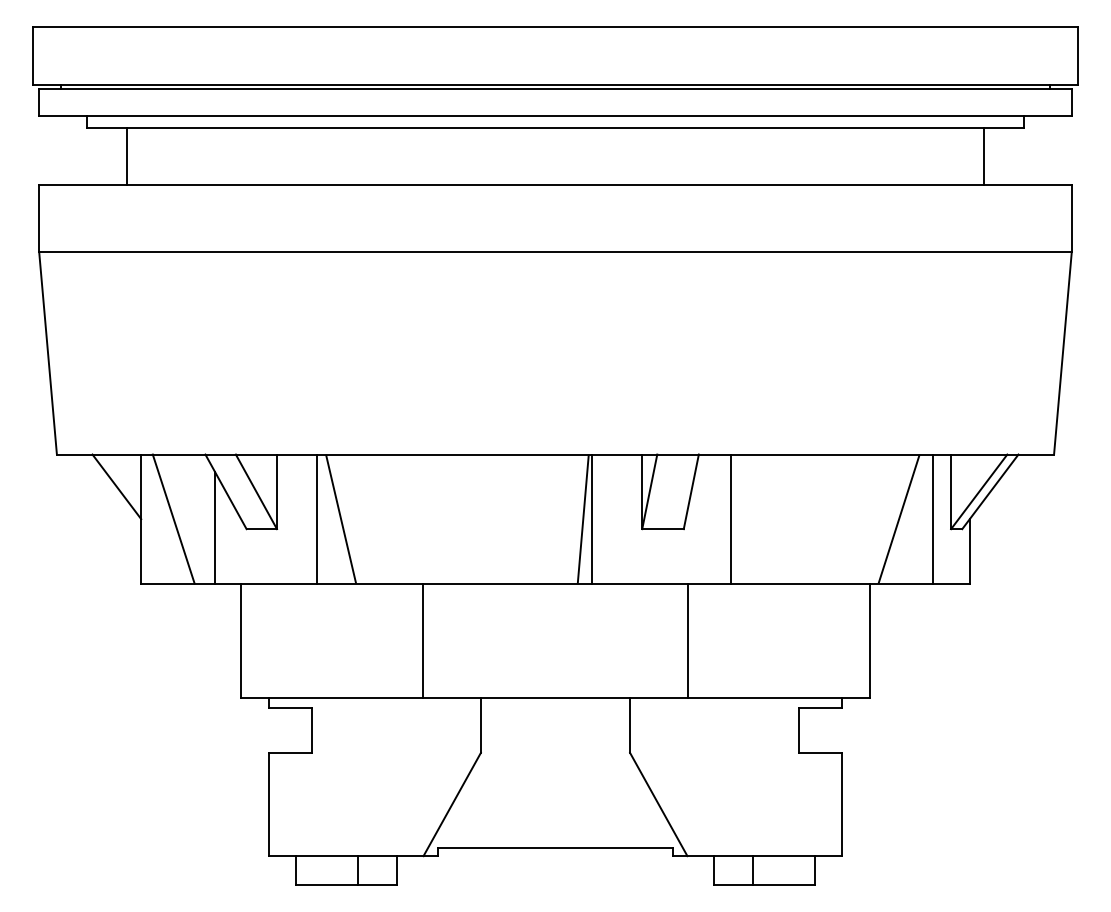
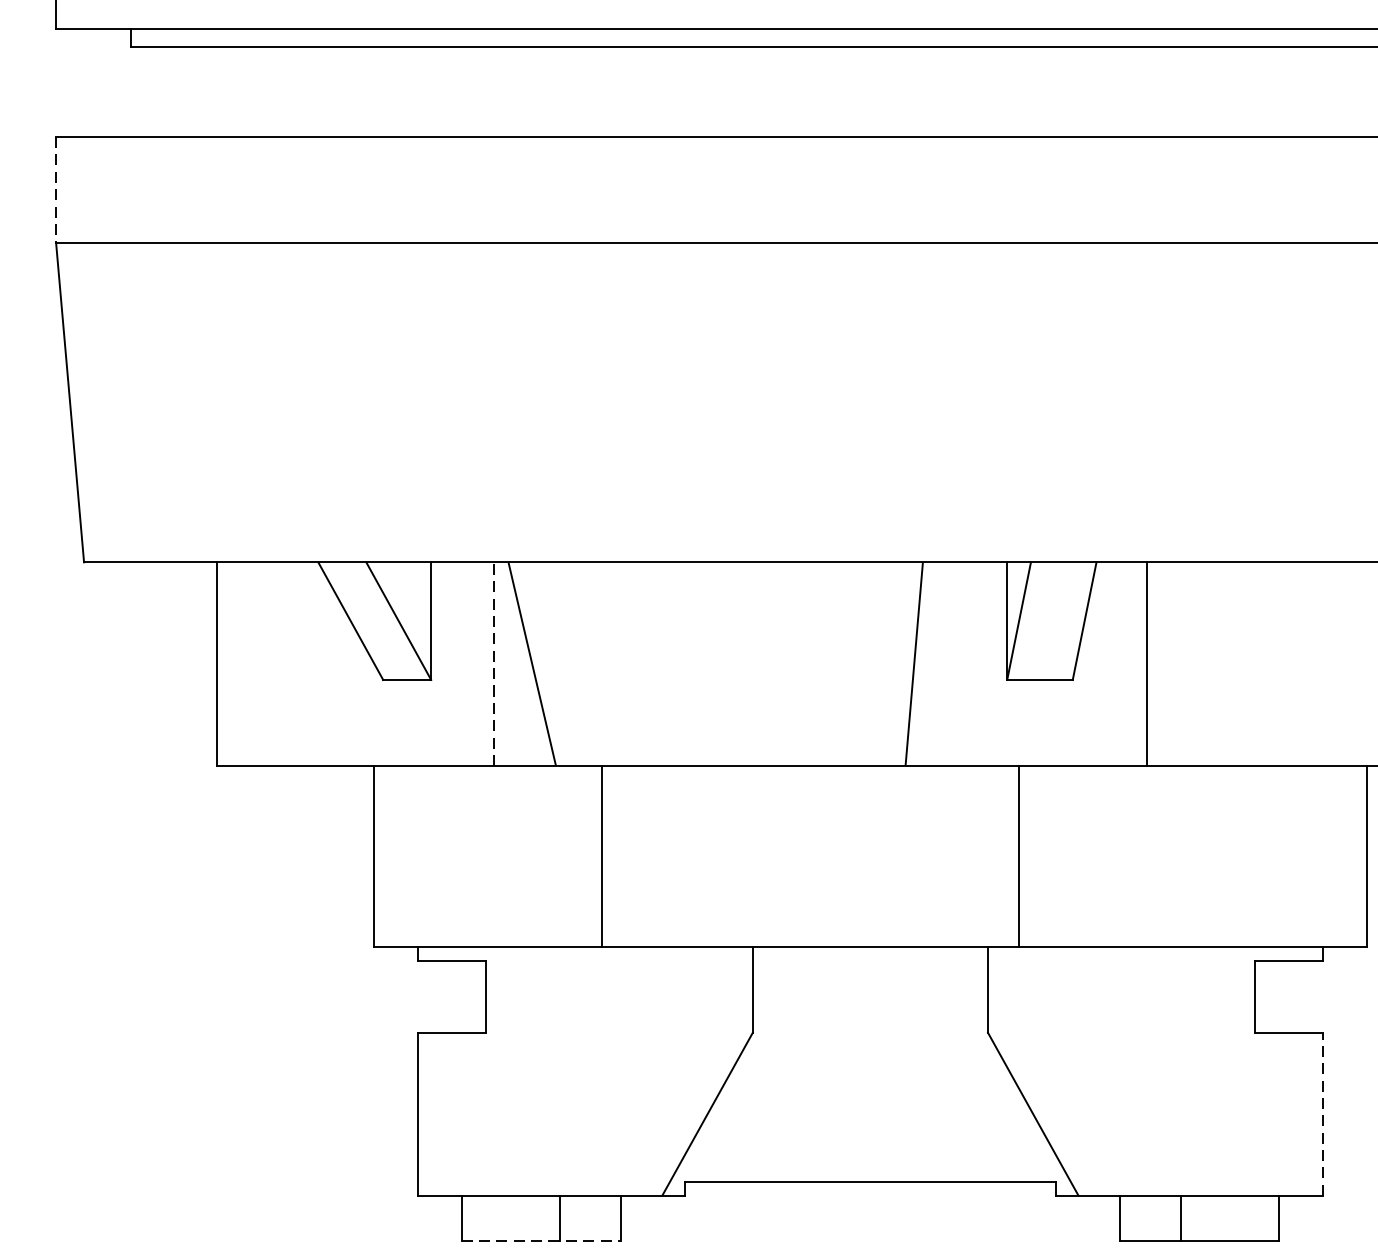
line: (126, 155) -> (193, 90), removed
line: (39, 218) -> (56, 190), solid -> dashed
line: (116, 486) -> (178, 612), removed
line: (173, 518) -> (267, 663), removed
line: (592, 518) -> (928, 663), removed
line: (316, 519) -> (493, 664), solid -> dashed
line: (215, 527) -> (334, 677), removed
line: (423, 640) -> (602, 855), moved
line: (687, 640) -> (1018, 855), moved
line: (842, 804) -> (1323, 1114), solid -> dashed
line: (347, 884) -> (542, 1240), solid -> dashed

